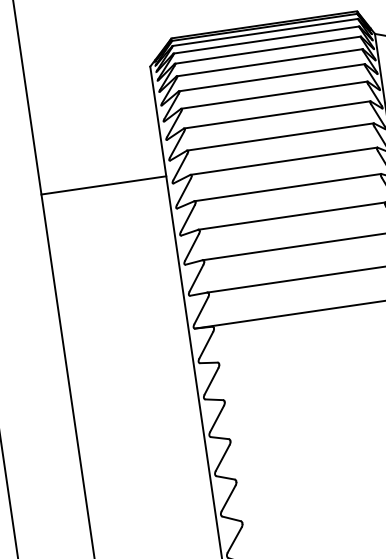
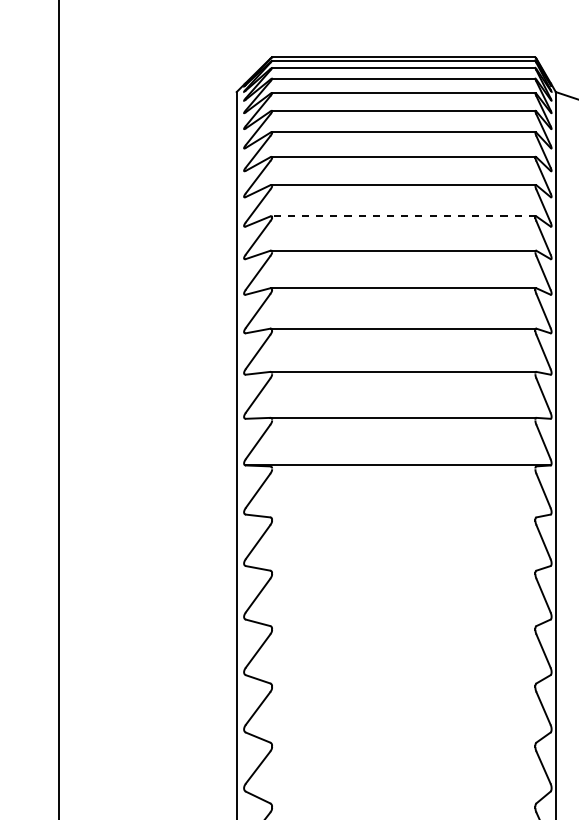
line: (280, 137) -> (403, 216), solid -> dashed
line: (103, 185) -> (147, 247), removed

